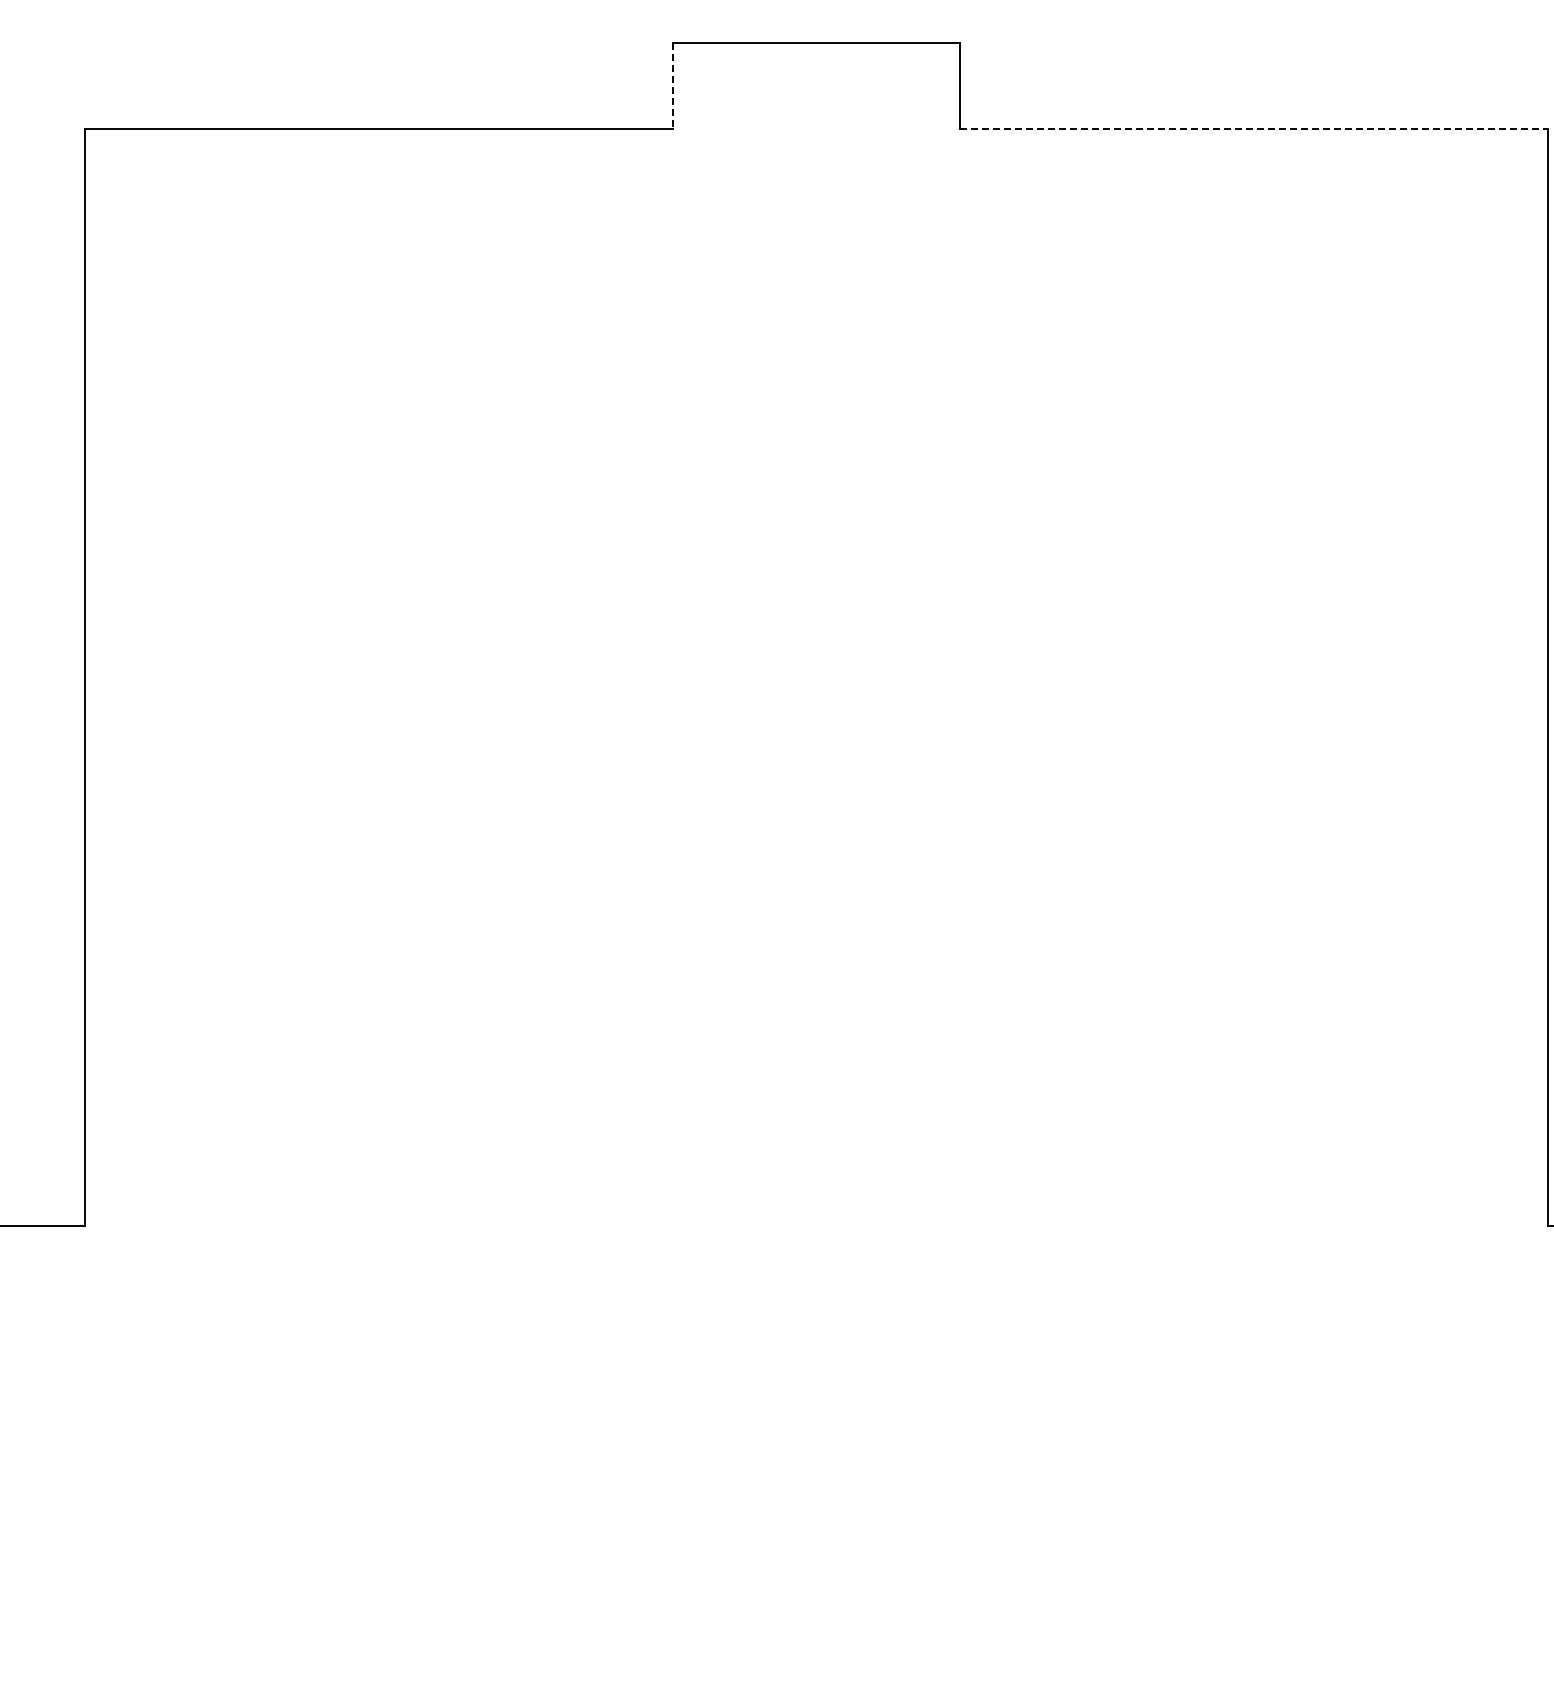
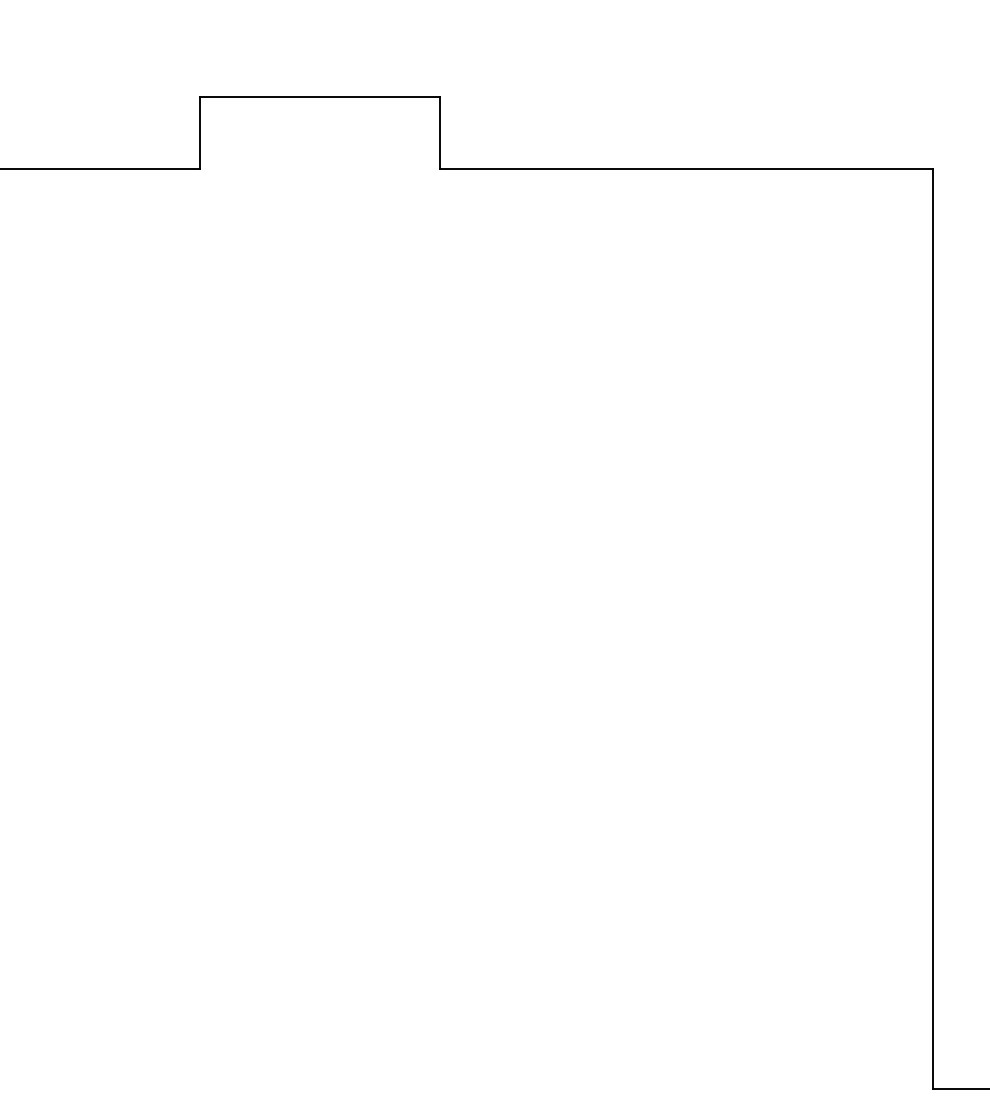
line: (673, 86) -> (200, 133), dashed -> solid
line: (1253, 129) -> (686, 169), dashed -> solid

